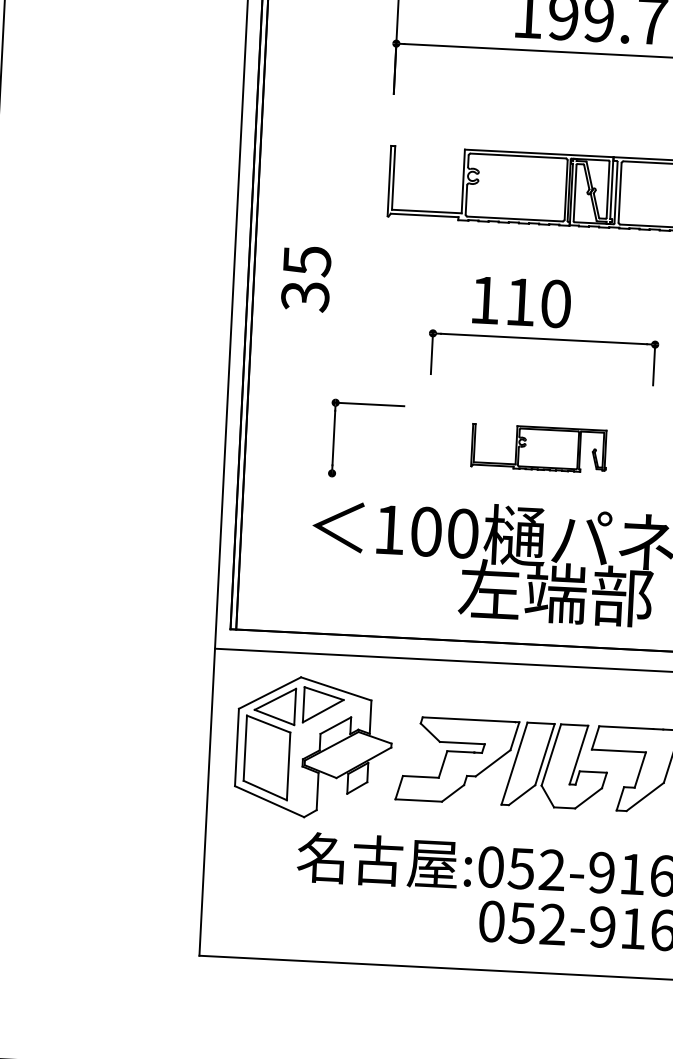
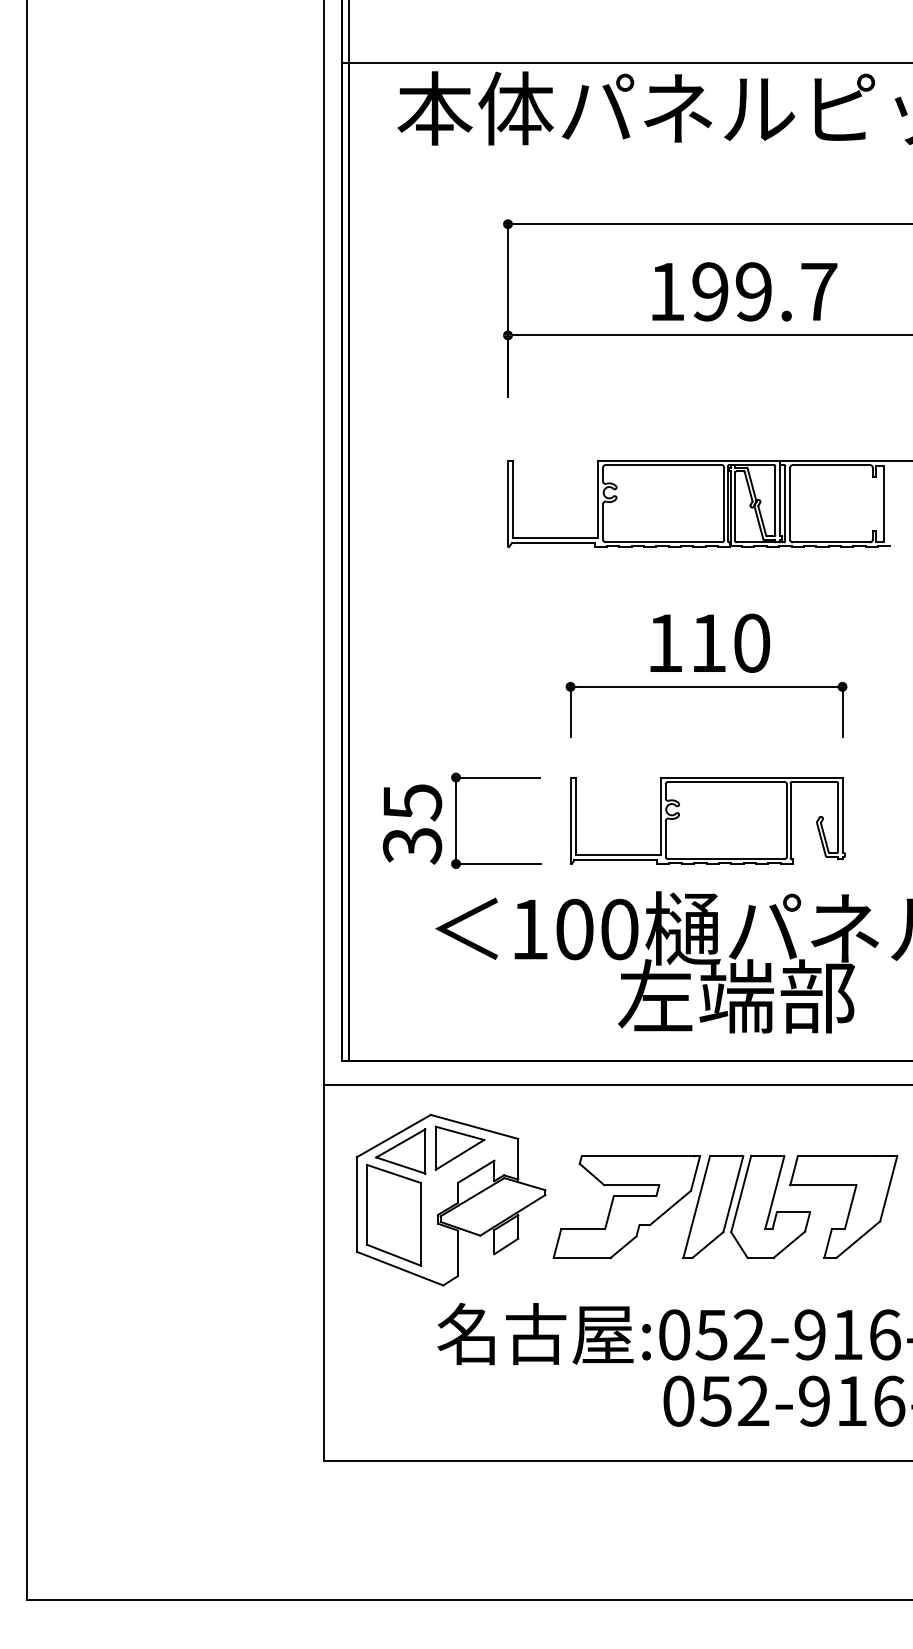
text: (306, 279) -> (412, 824), moved
text: (522, 301) -> (710, 642), moved
part: (539, 448) -> (707, 820), size x1.67
line: (366, 475) -> (498, 864), added

